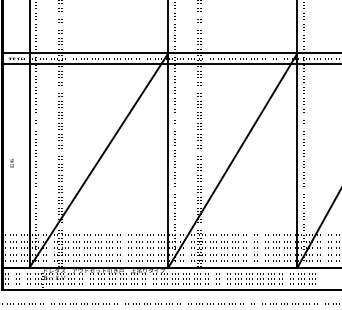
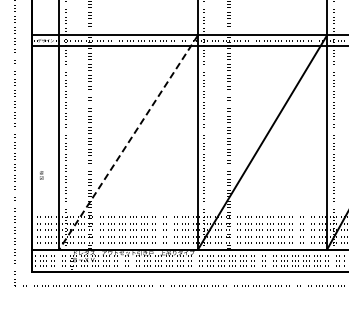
line: (98, 160) -> (128, 142), solid -> dashed
text: (11, 163) -> (41, 175), moved

